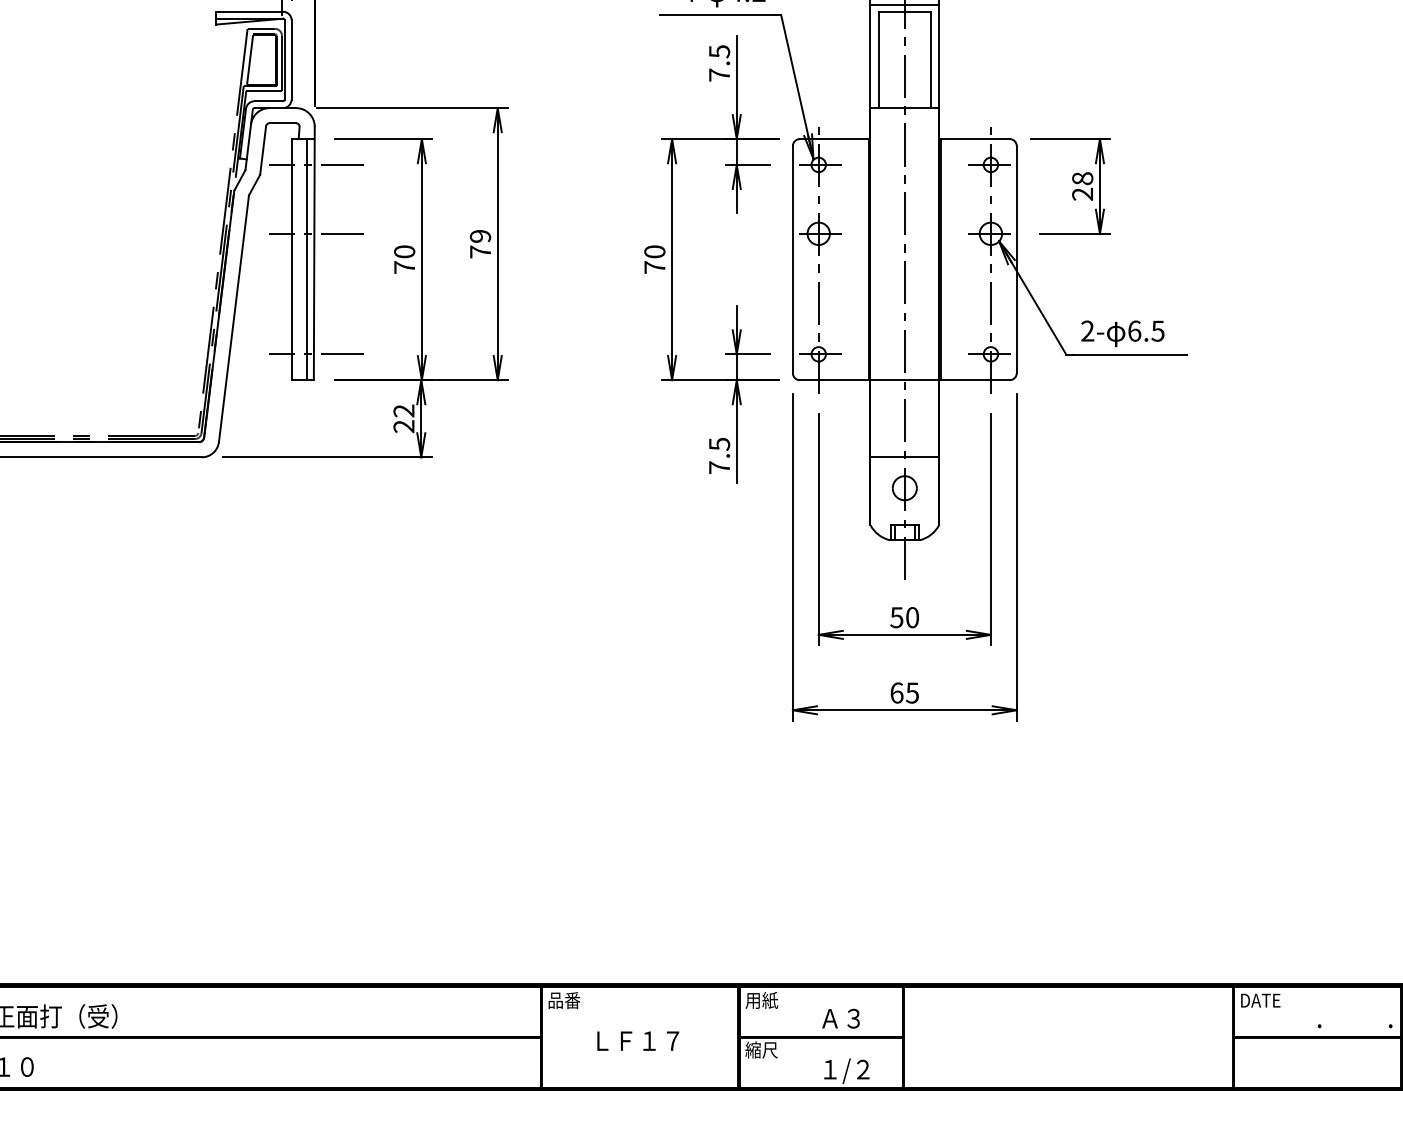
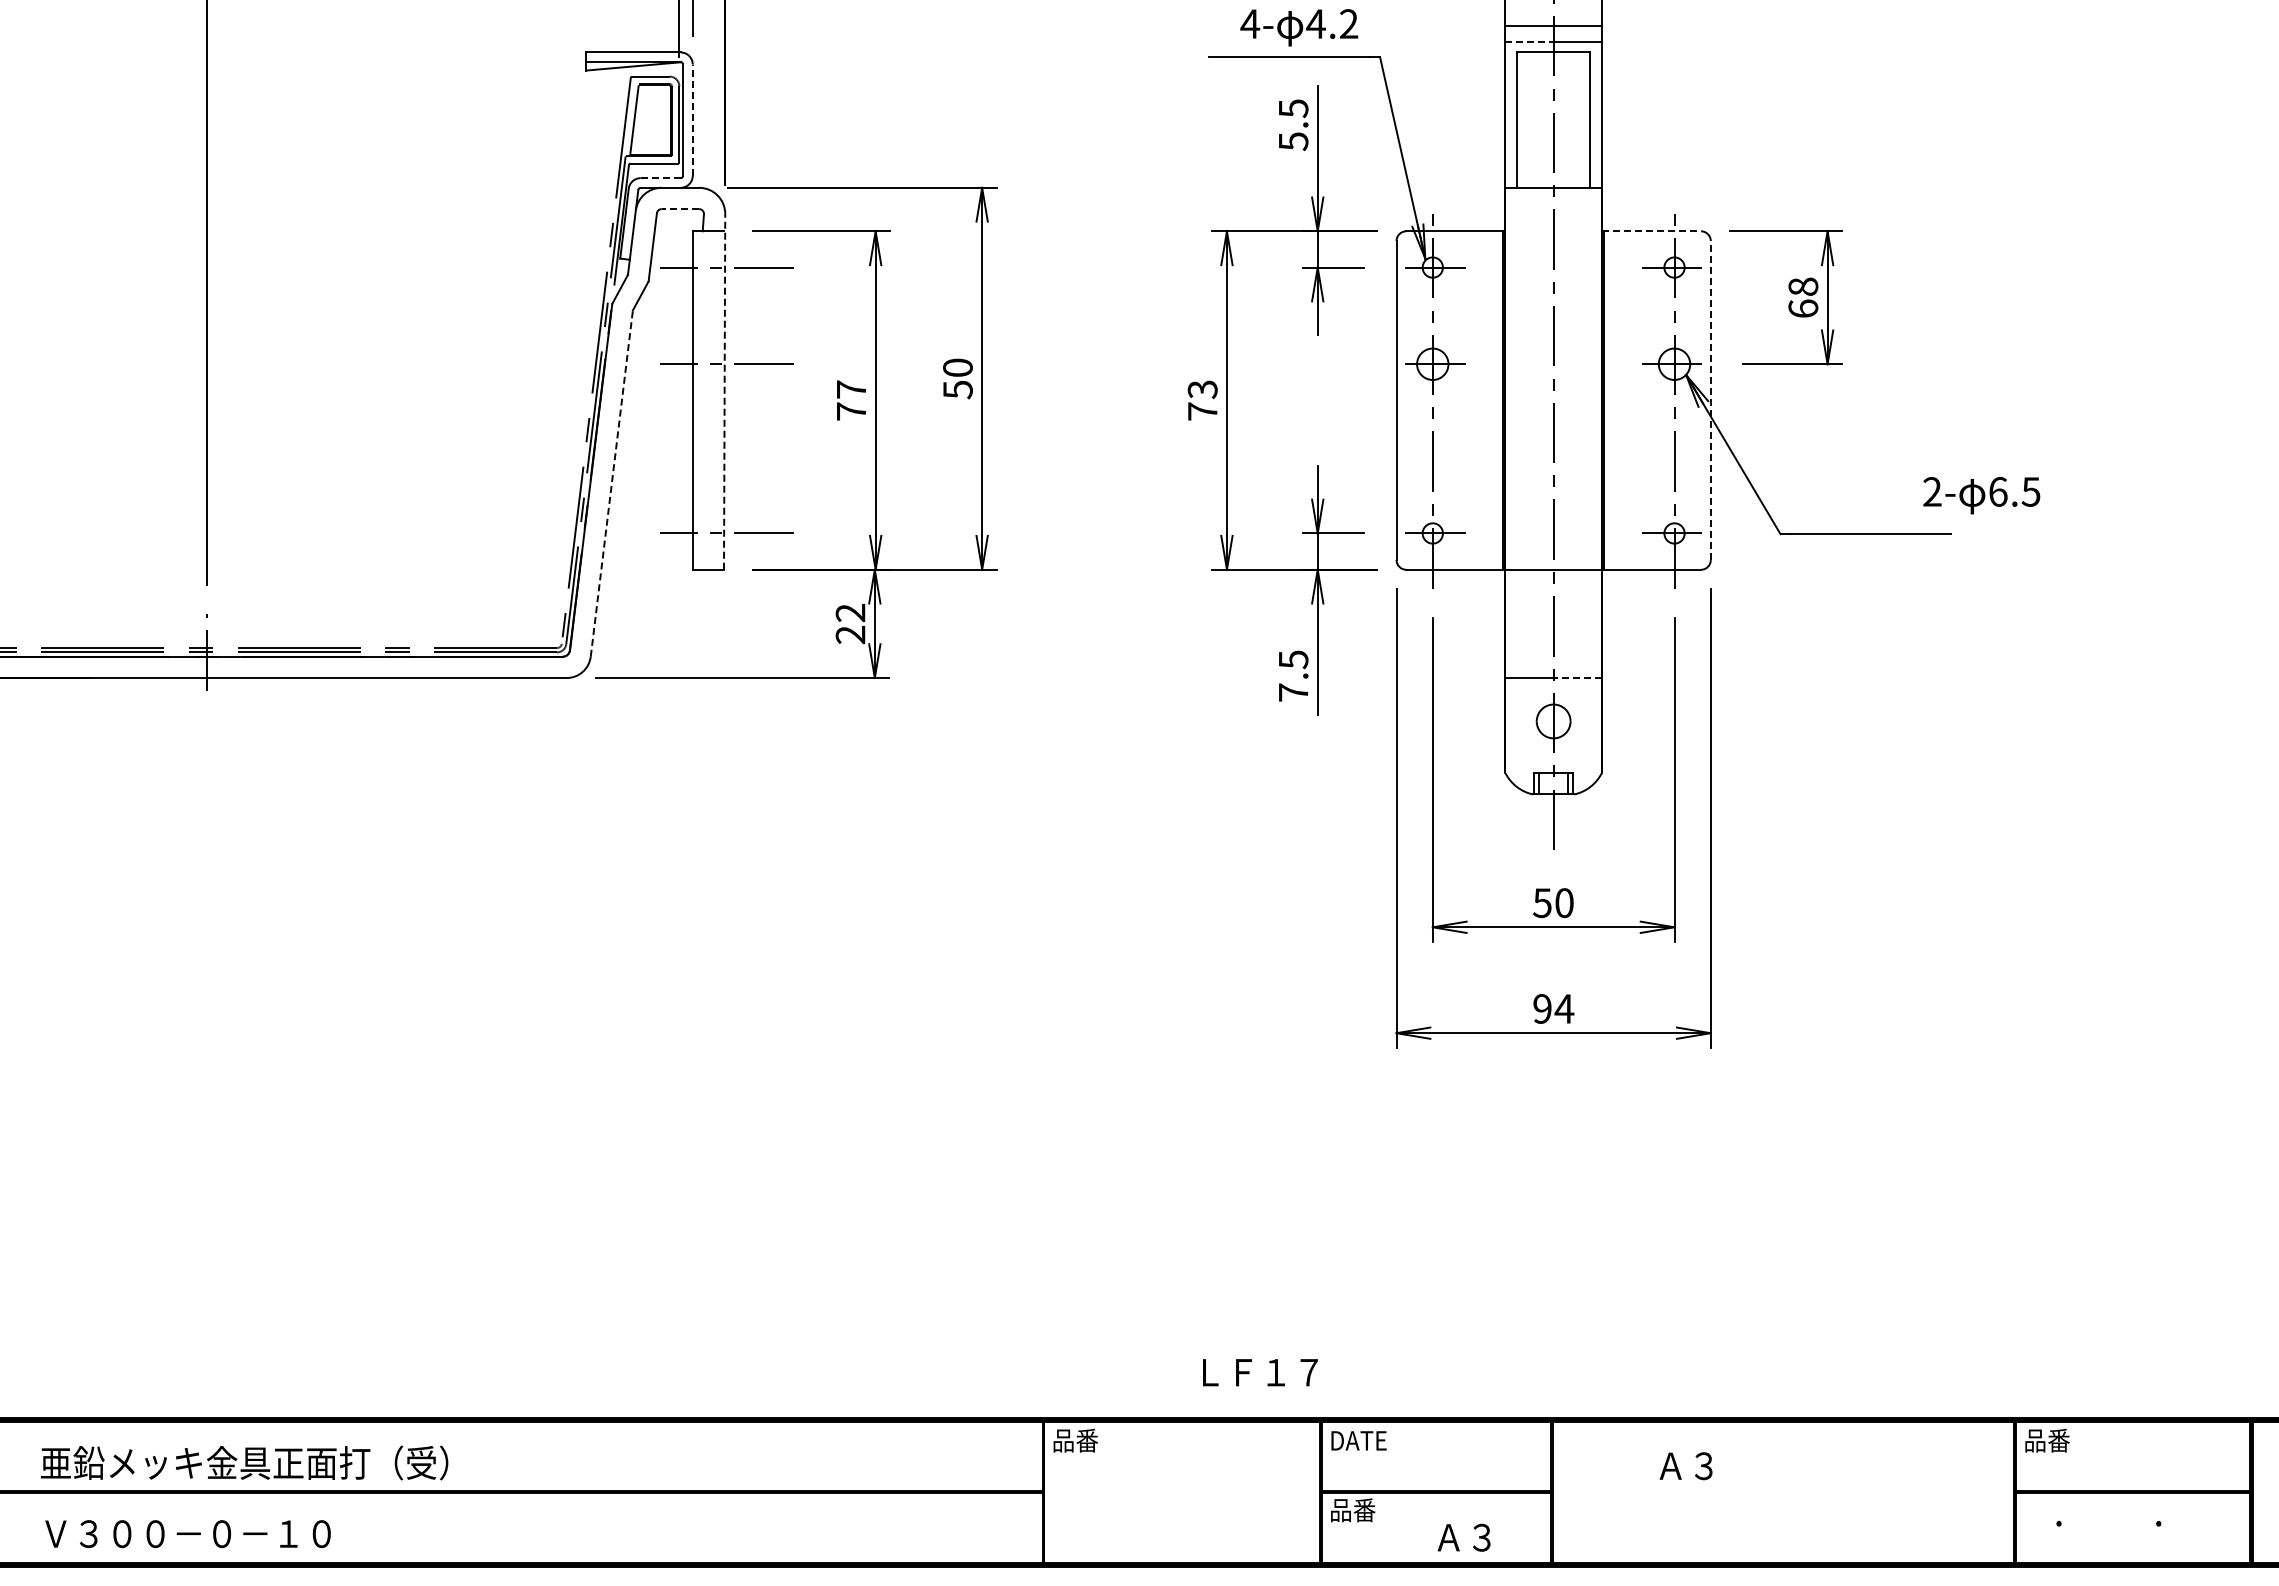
line: (887, 4) -> (1529, 42), solid -> dashed
line: (291, 60) -> (692, 120), solid -> dashed
text: (719, 75) -> (1293, 141), 7.5 -> 5.5
line: (268, 101) -> (660, 178), solid -> dashed
line: (282, 123) -> (680, 209), solid -> dashed
line: (974, 139) -> (1651, 231), solid -> dashed
text: (1082, 194) -> (1803, 308), 28 -> 68
text: (480, 243) -> (957, 378), 79 -> 50
text: (404, 251) -> (851, 389), 70 -> 77
text: (654, 251) -> (1202, 389), 70 -> 73
line: (314, 253) -> (724, 391), solid -> dashed
line: (307, 259) -> (714, 400), removed
line: (1016, 259) -> (1710, 400), solid -> dashed
line: (233, 318) -> (611, 483), solid -> dashed
text: (1122, 333) -> (1981, 495), moved
line: (921, 457) -> (1577, 678), solid -> dashed
text: (904, 692) -> (1553, 1008), 65 -> 94
text: (765, 1000) -> (1358, 1440), 用紙 -> DATE
text: (1260, 1000) -> (2052, 1440), DATE -> 品番
text: (840, 1018) -> (1685, 1466), moved
text: (1354, 1026) -> (2108, 1523), moved
text: (638, 1041) -> (1260, 1372), moved
text: (761, 1050) -> (1352, 1510), 縮尺 -> 品番
text: (845, 1070) -> (1470, 1539), １/２ -> Ａ３

